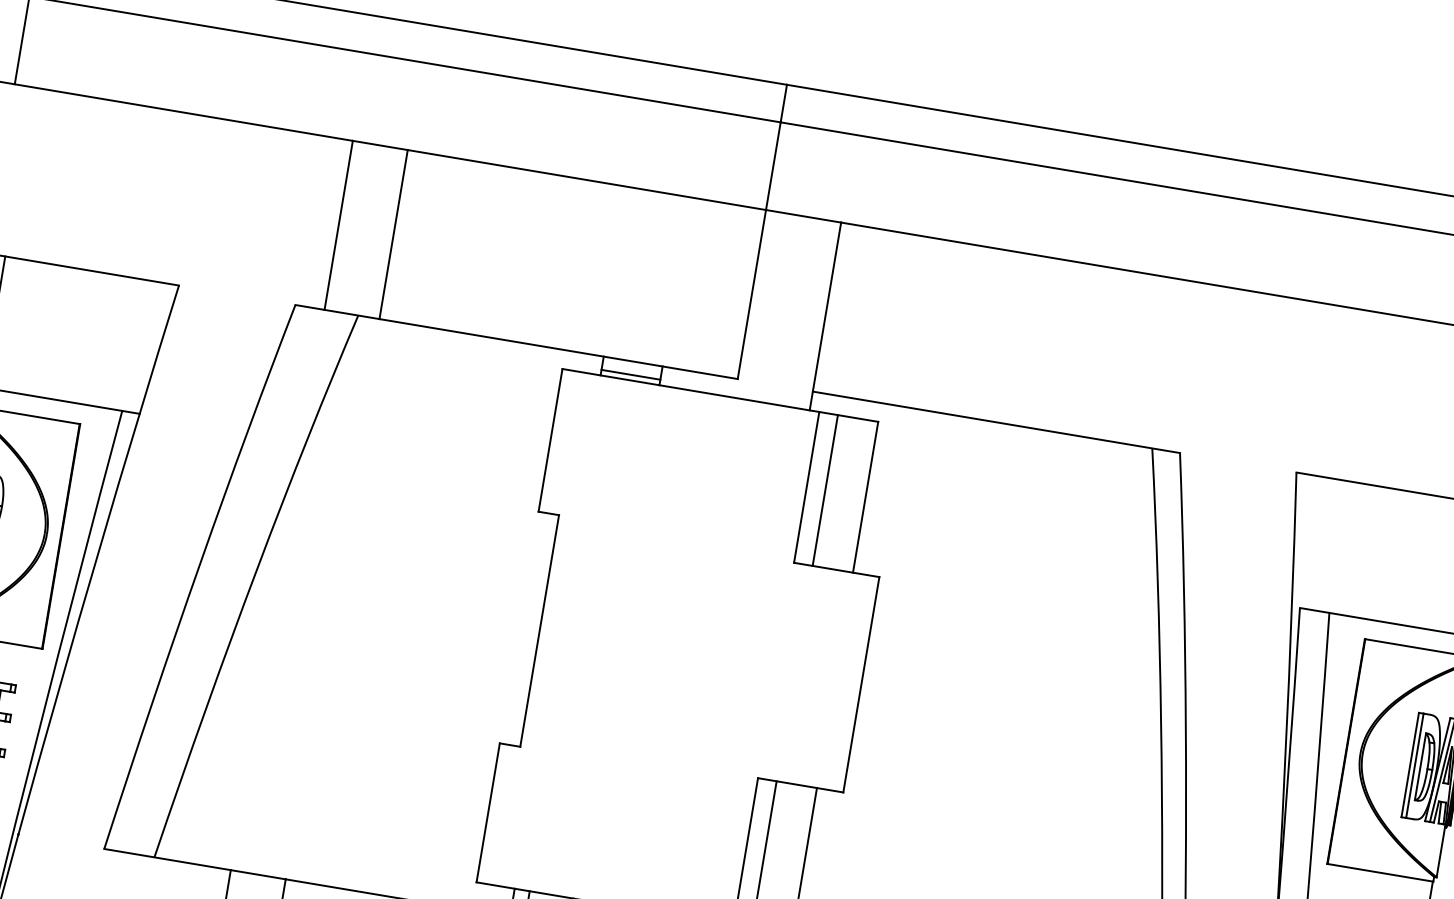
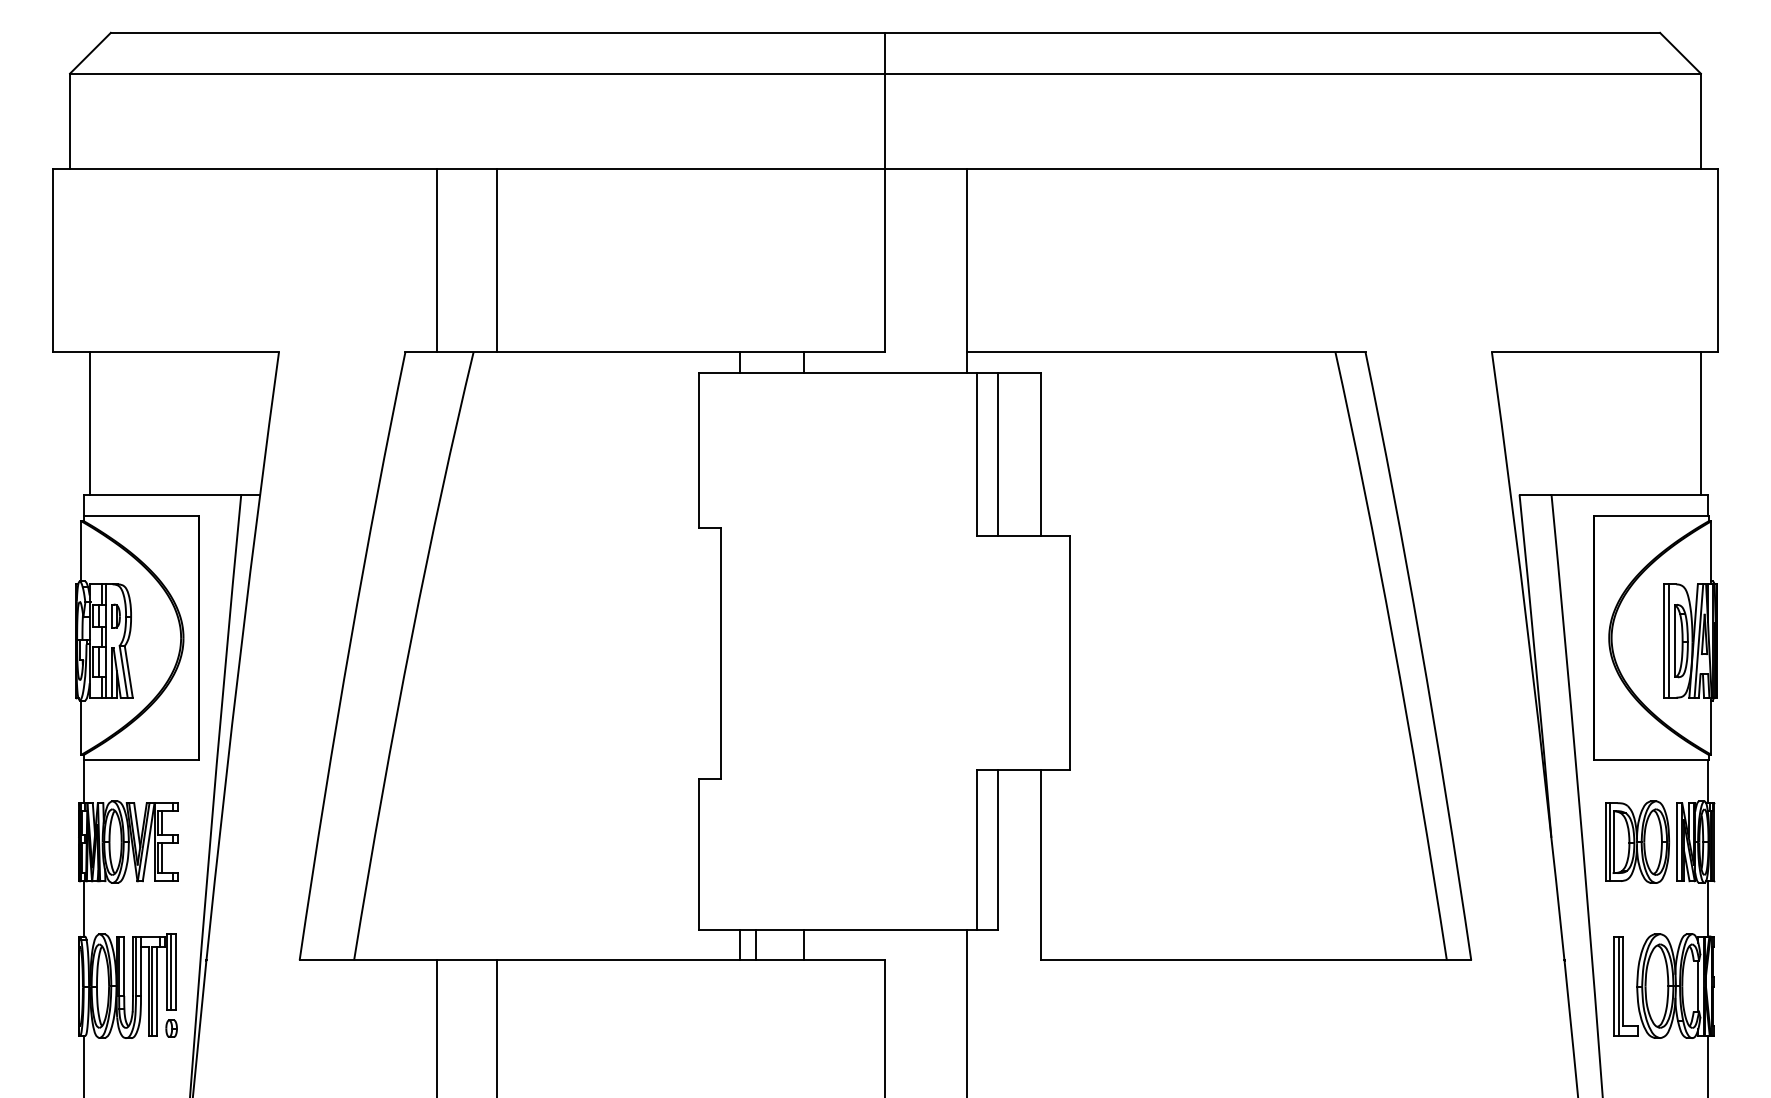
line: (630, 374) -> (771, 366), removed

